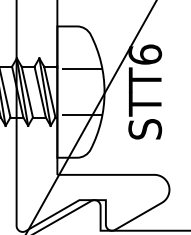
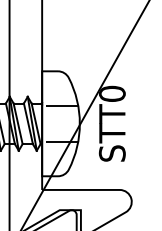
text: (145, 54) -> (112, 93), STT6 -> STT0

